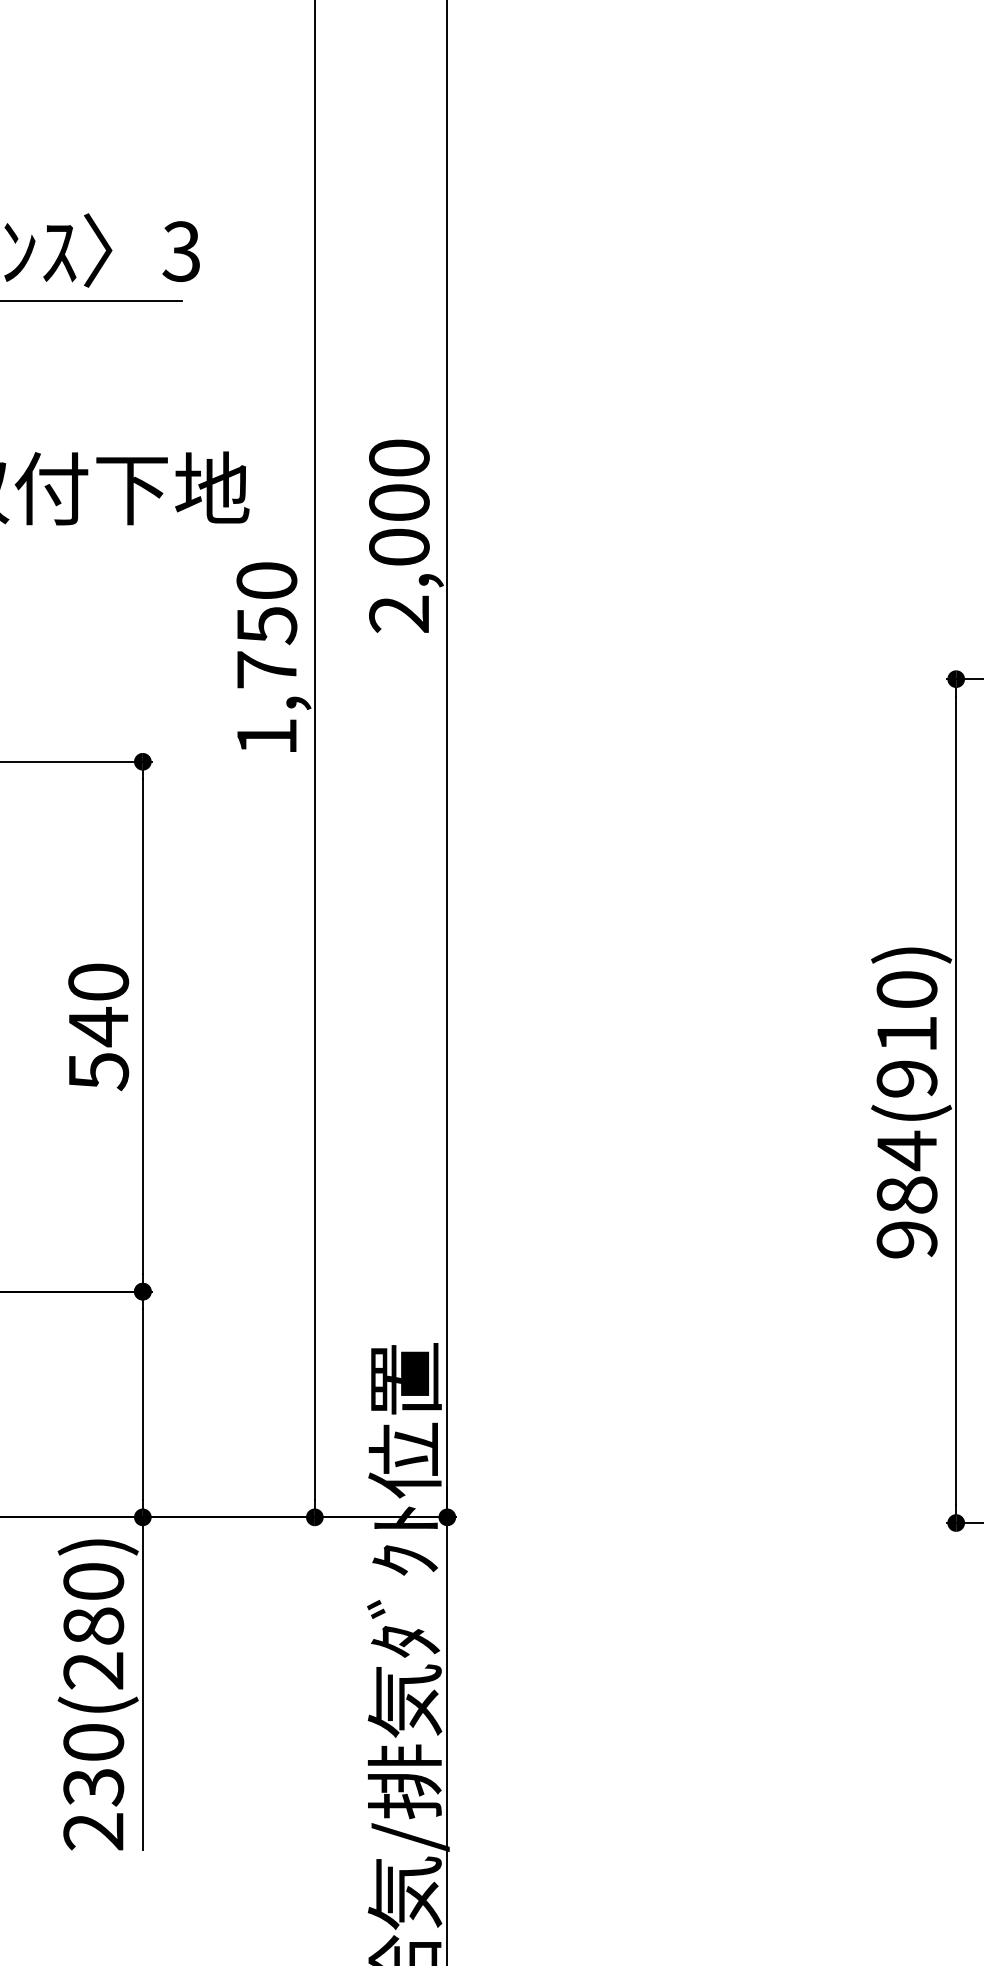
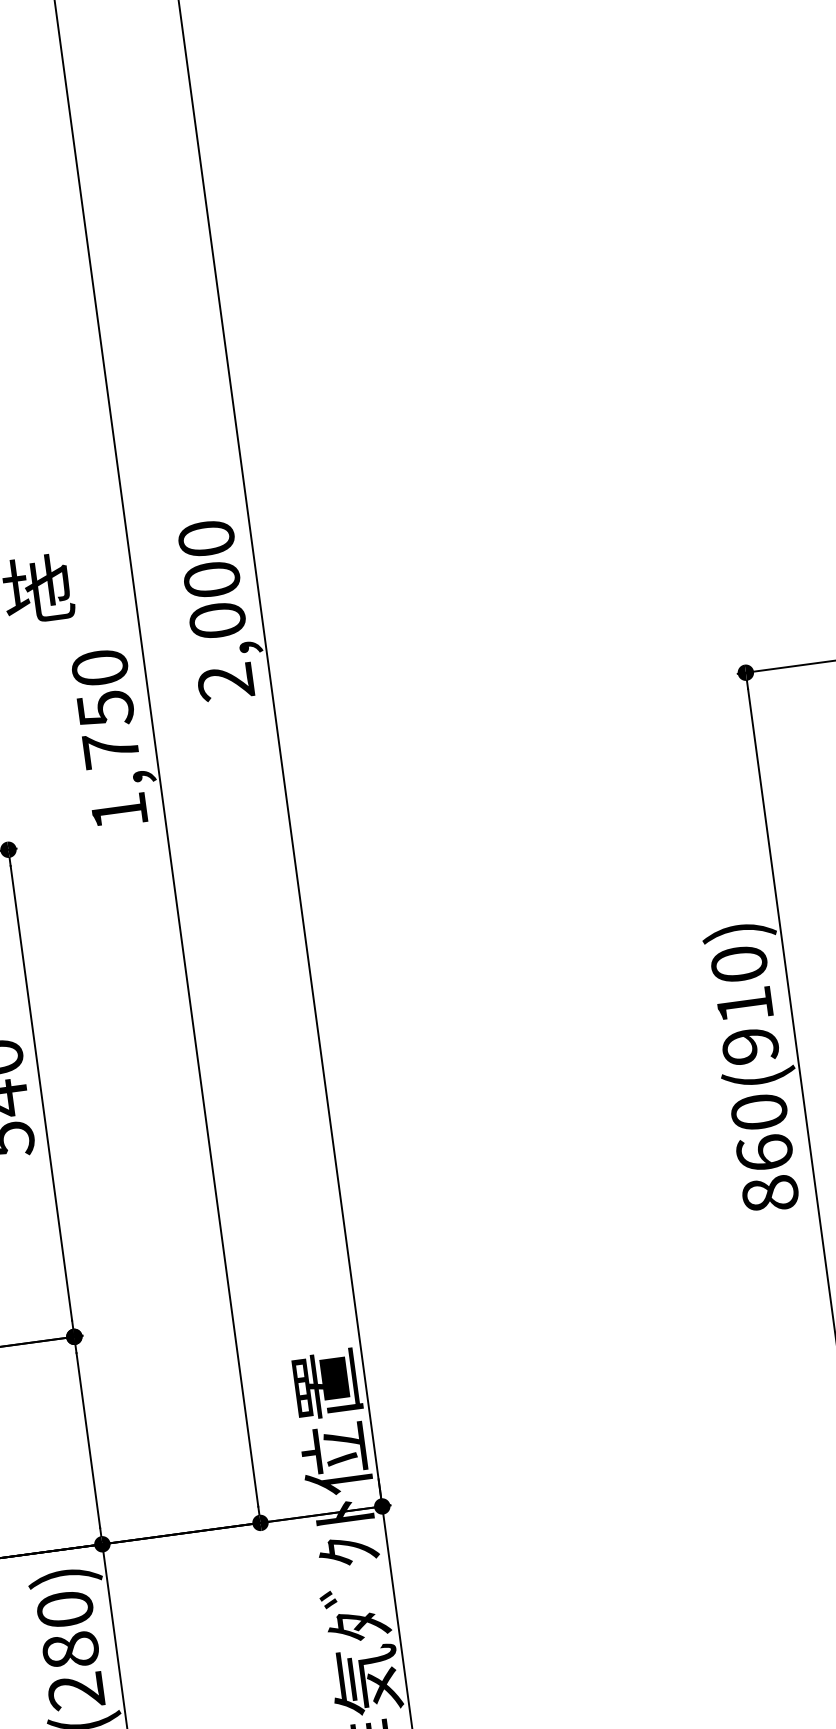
text: (906, 1194) -> (764, 1152), 984(910) -> 860(910)

